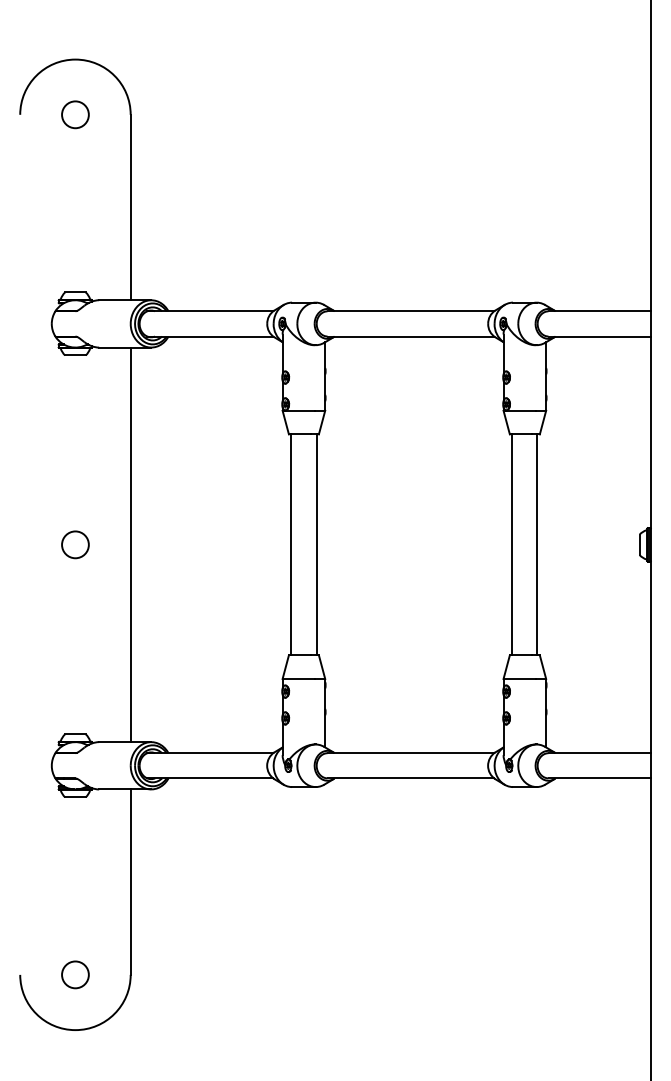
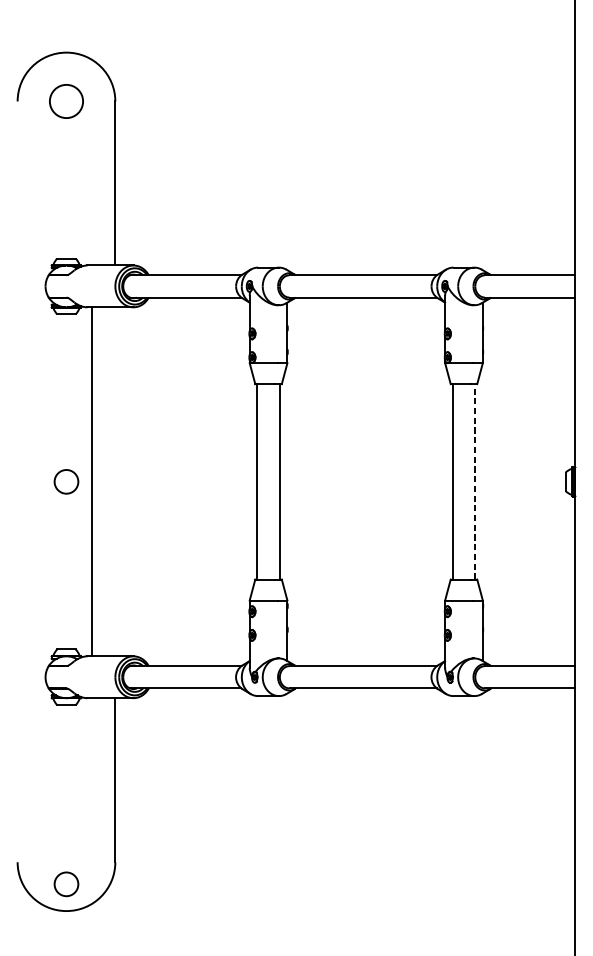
circle: (75, 114) -> (66, 101), size x1.4
line: (130, 544) -> (92, 481), moved
line: (537, 544) -> (475, 481), solid -> dashed
circle: (75, 974) -> (66, 883), moved

